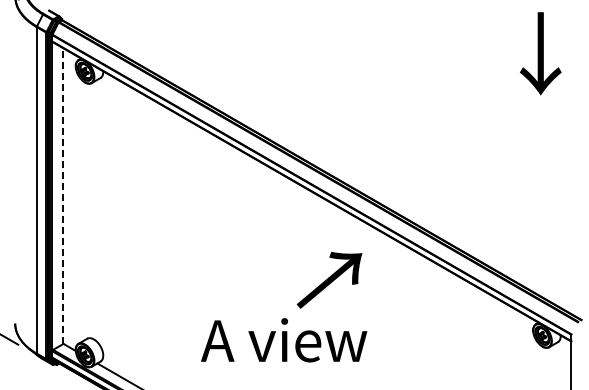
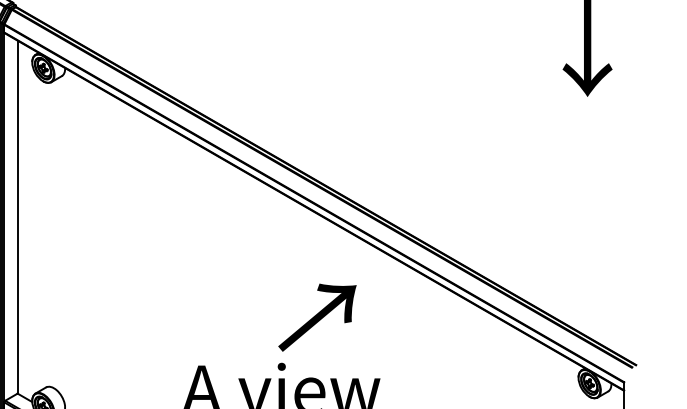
line: (63, 196) -> (17, 217), dashed -> solid
text: (329, 279) -> (317, 316), moved

